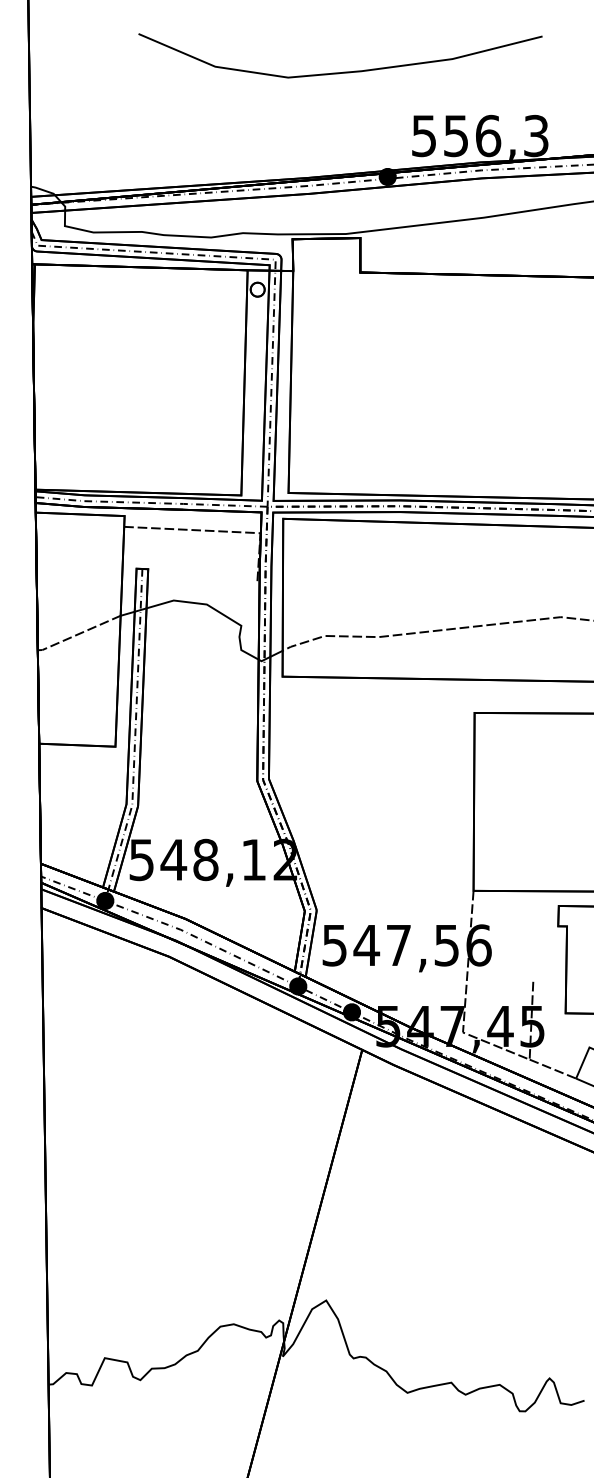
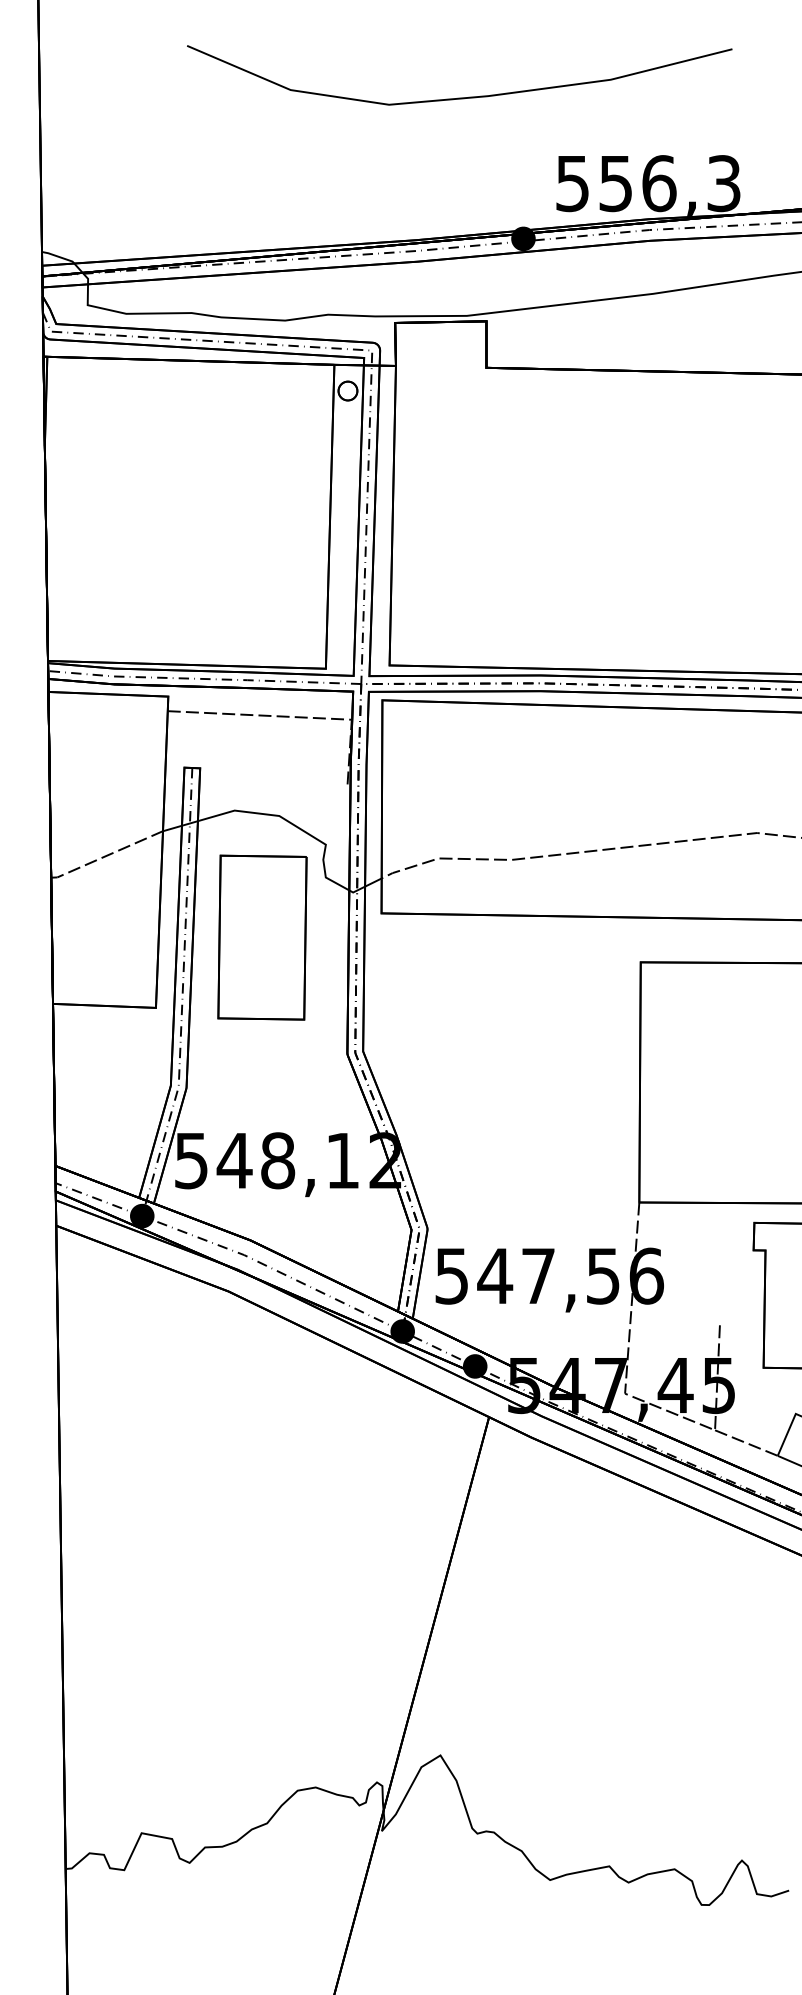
part: (193, 694) -> (261, 937), added

